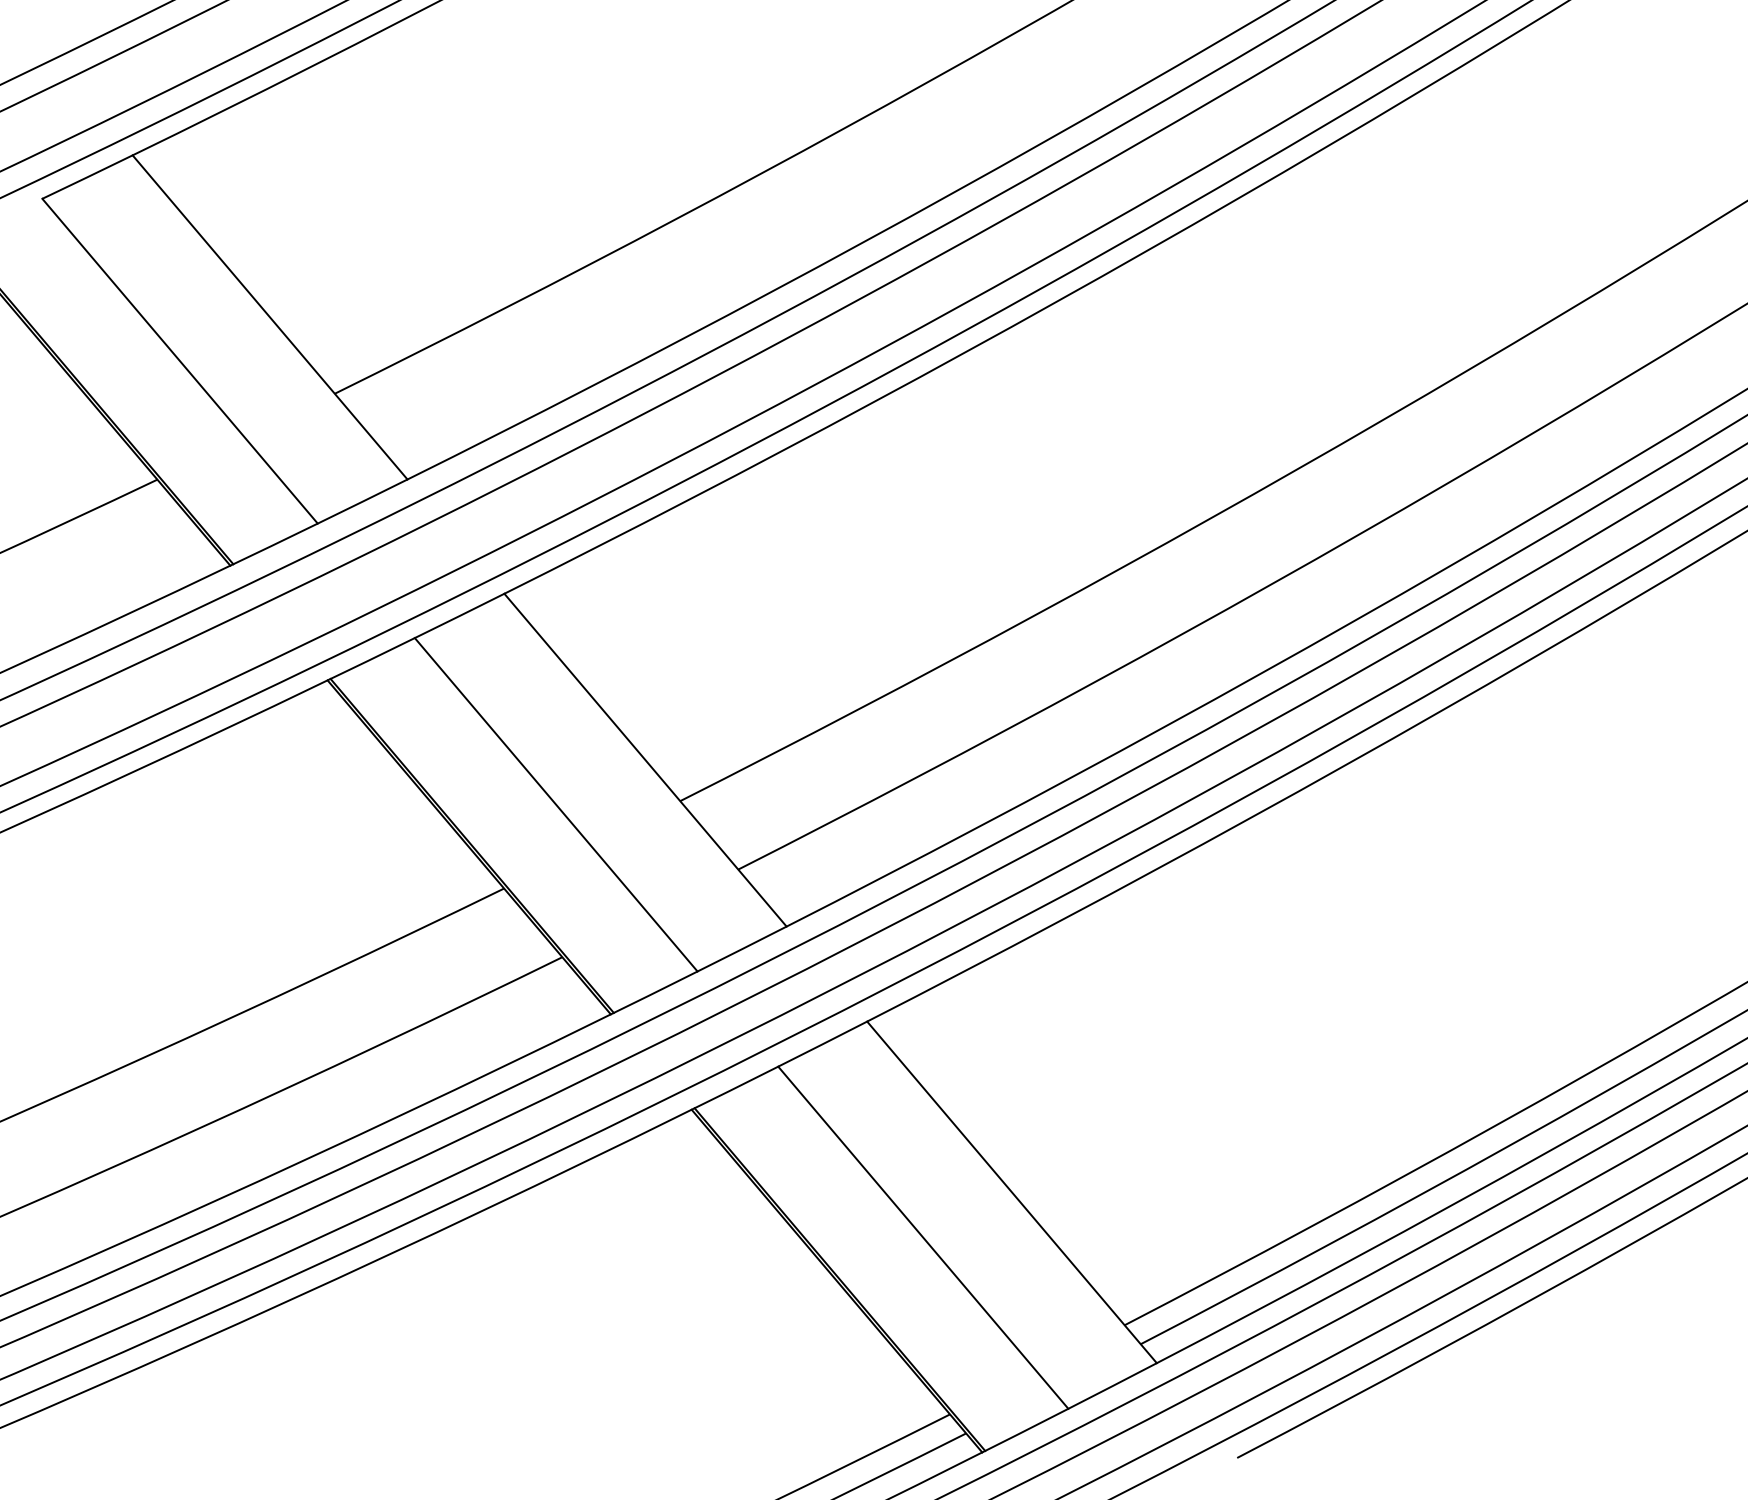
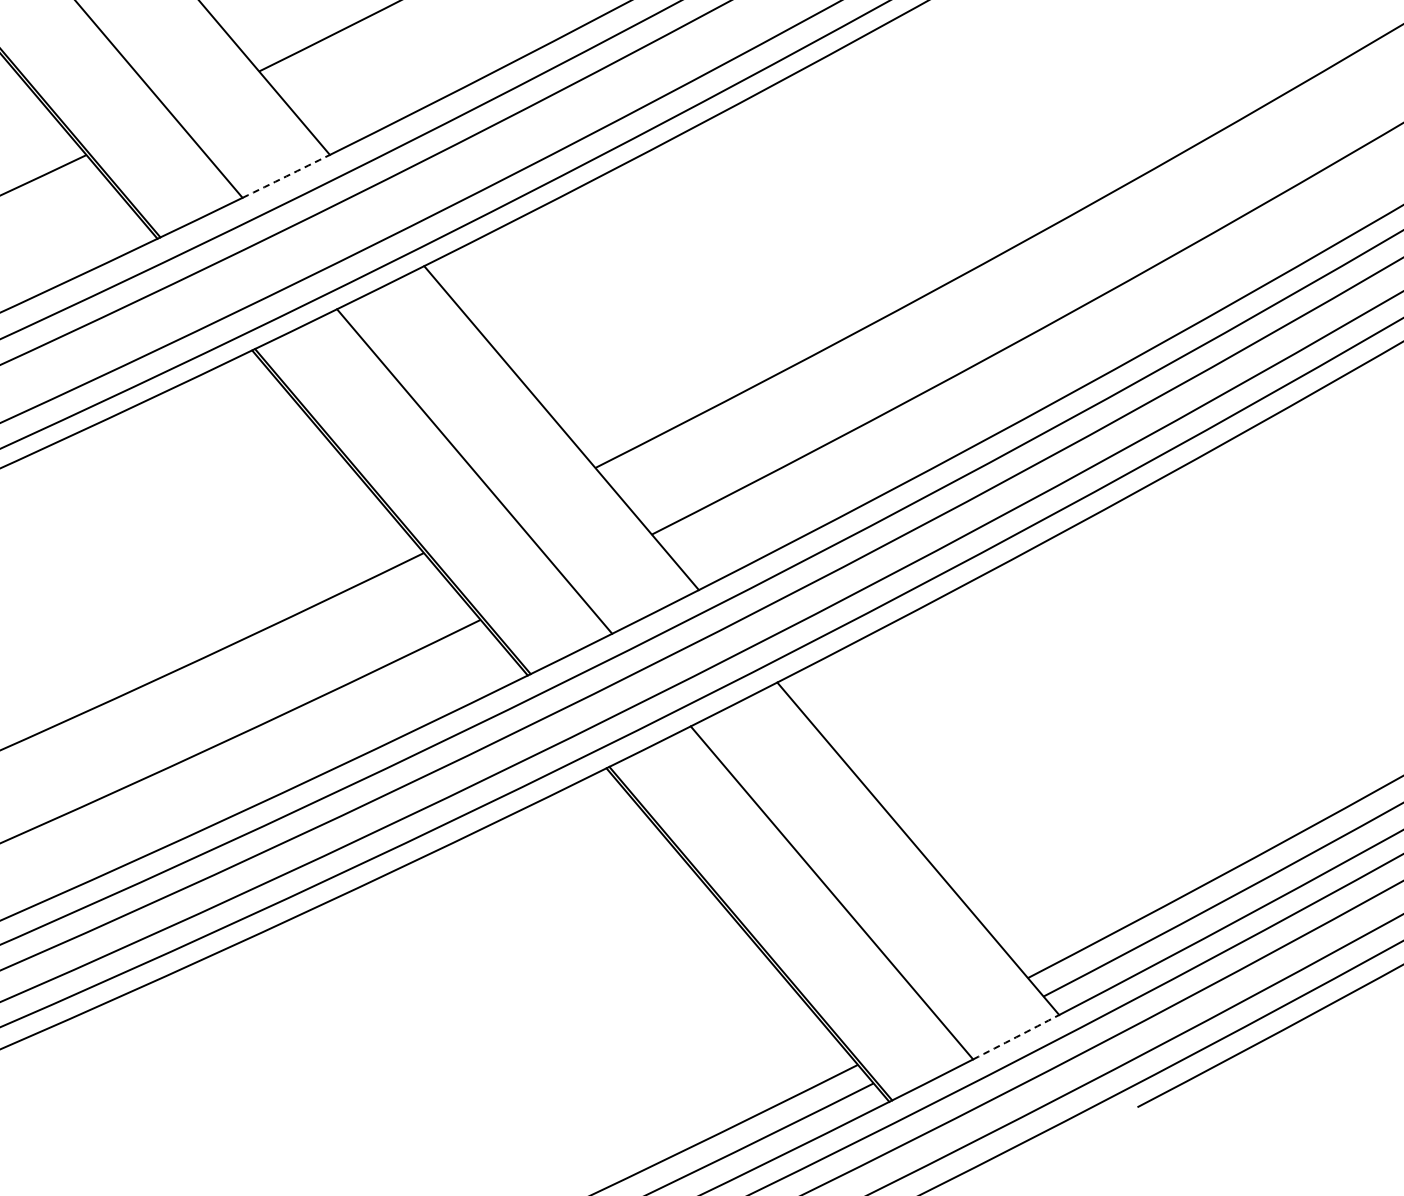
arc: (362, 501) -> (286, 176), solid -> dashed
arc: (1112, 1386) -> (1016, 1037), solid -> dashed

